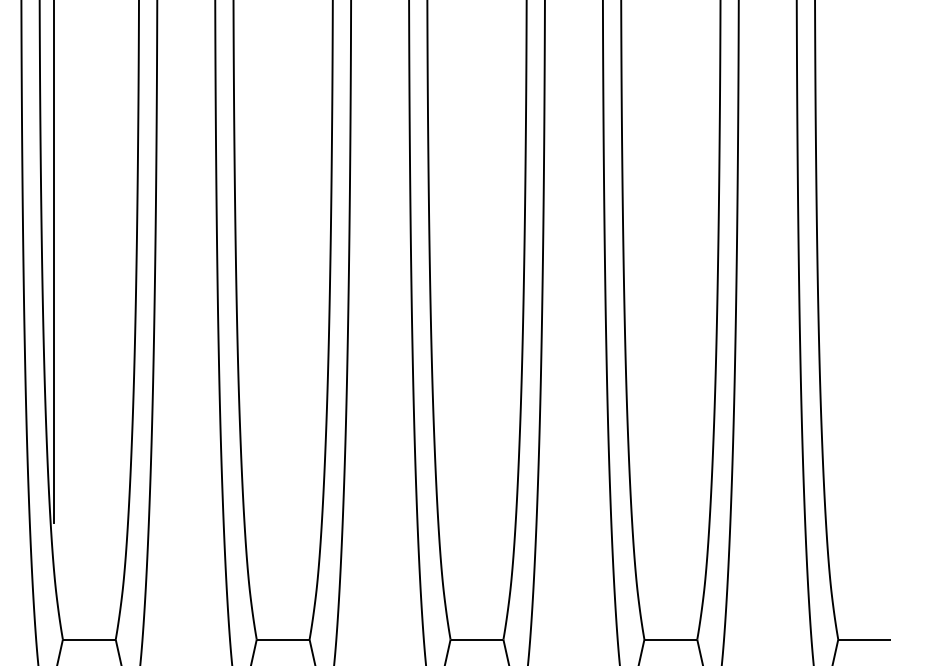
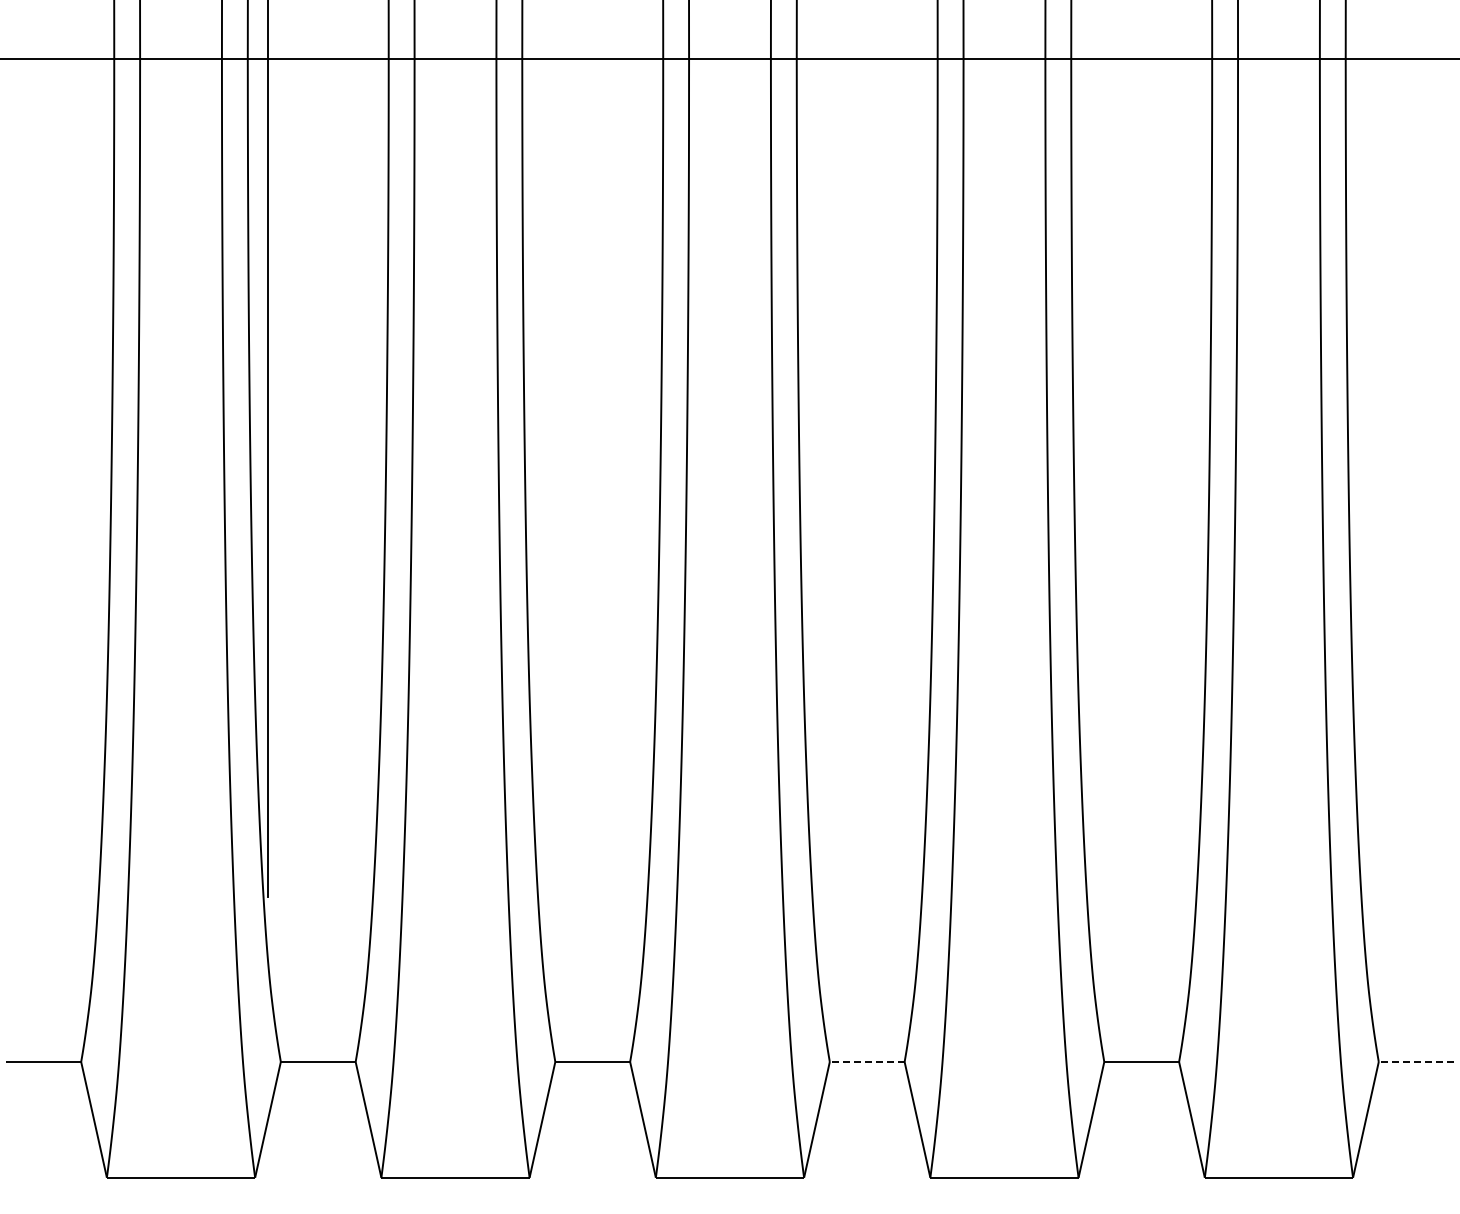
line: (477, 639) -> (867, 1061), solid -> dashed
line: (864, 639) -> (1416, 1061), solid -> dashed

